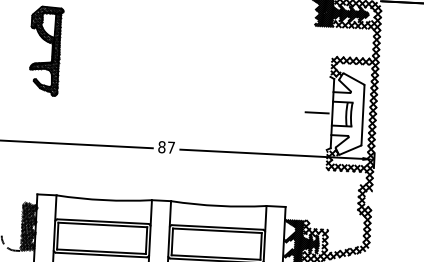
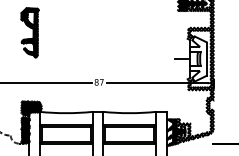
hatch: (39, 188) -> (30, 108), added

